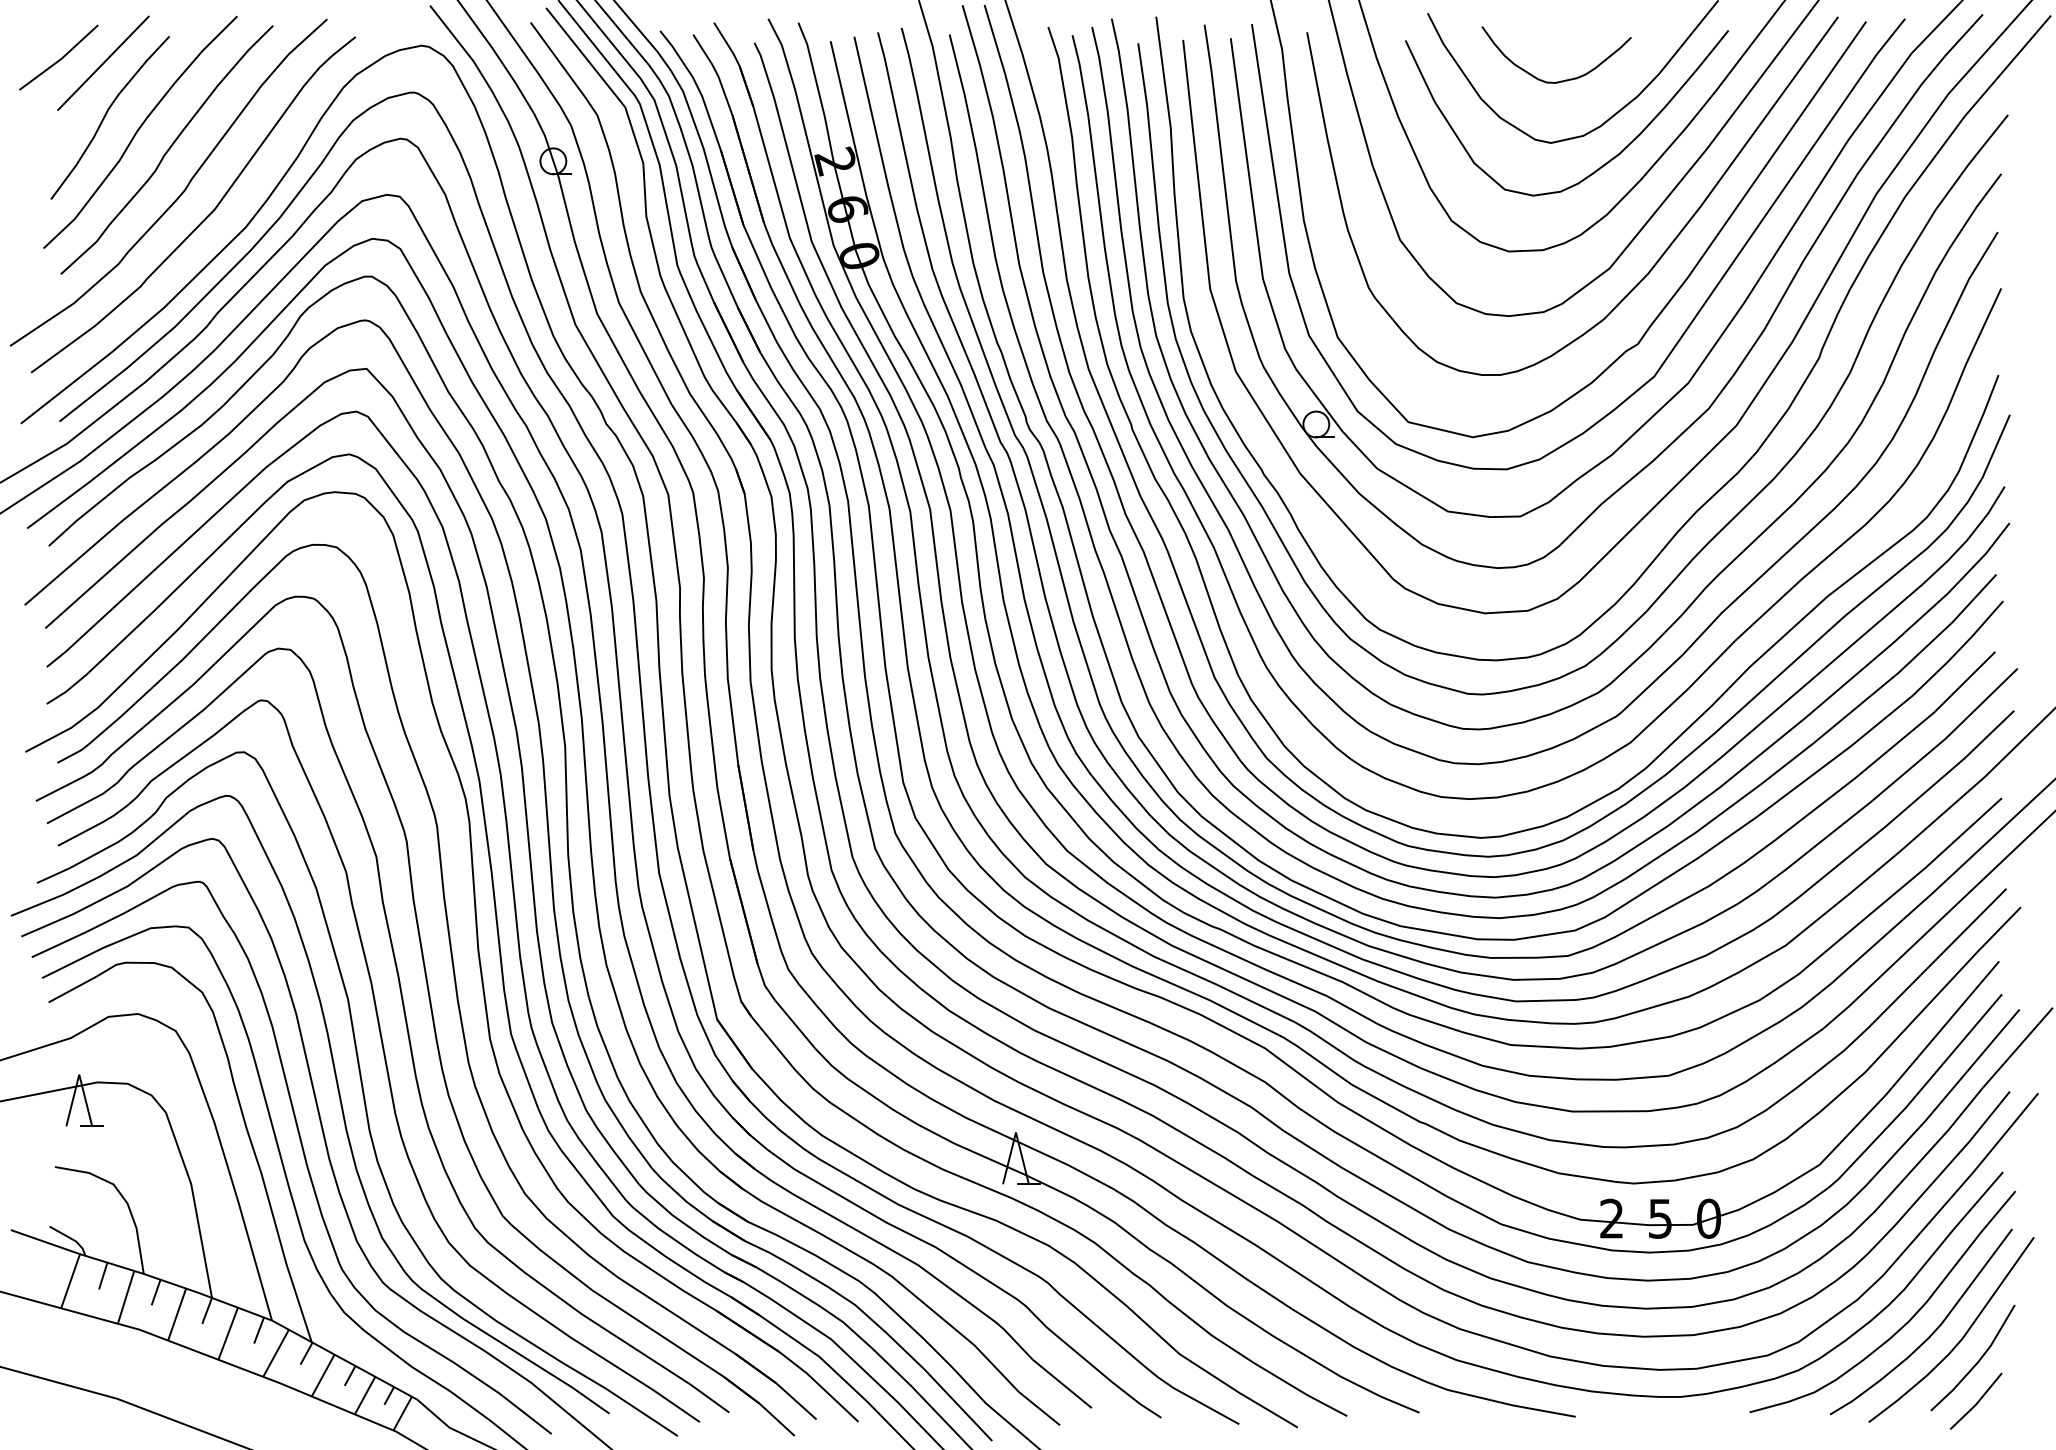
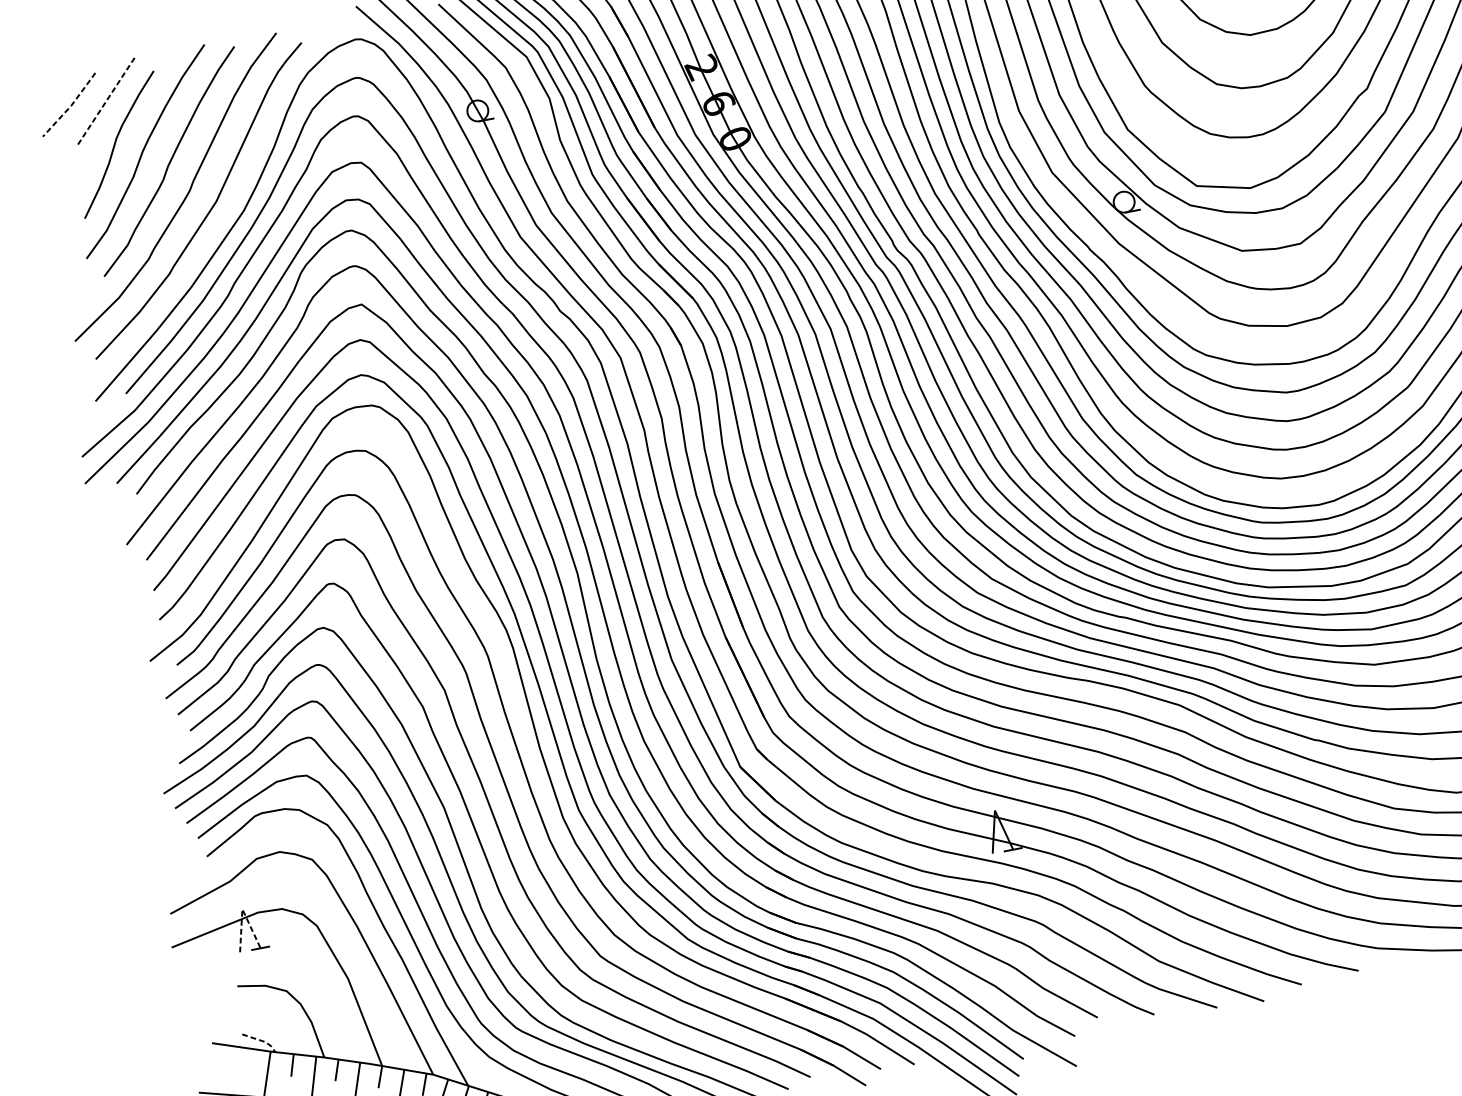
line: (60, 59) -> (70, 106), solid -> dashed
line: (103, 63) -> (105, 102), solid -> dashed
line: (79, 1074) -> (242, 909), solid -> dashed
line: (71, 1239) -> (261, 1041), solid -> dashed

